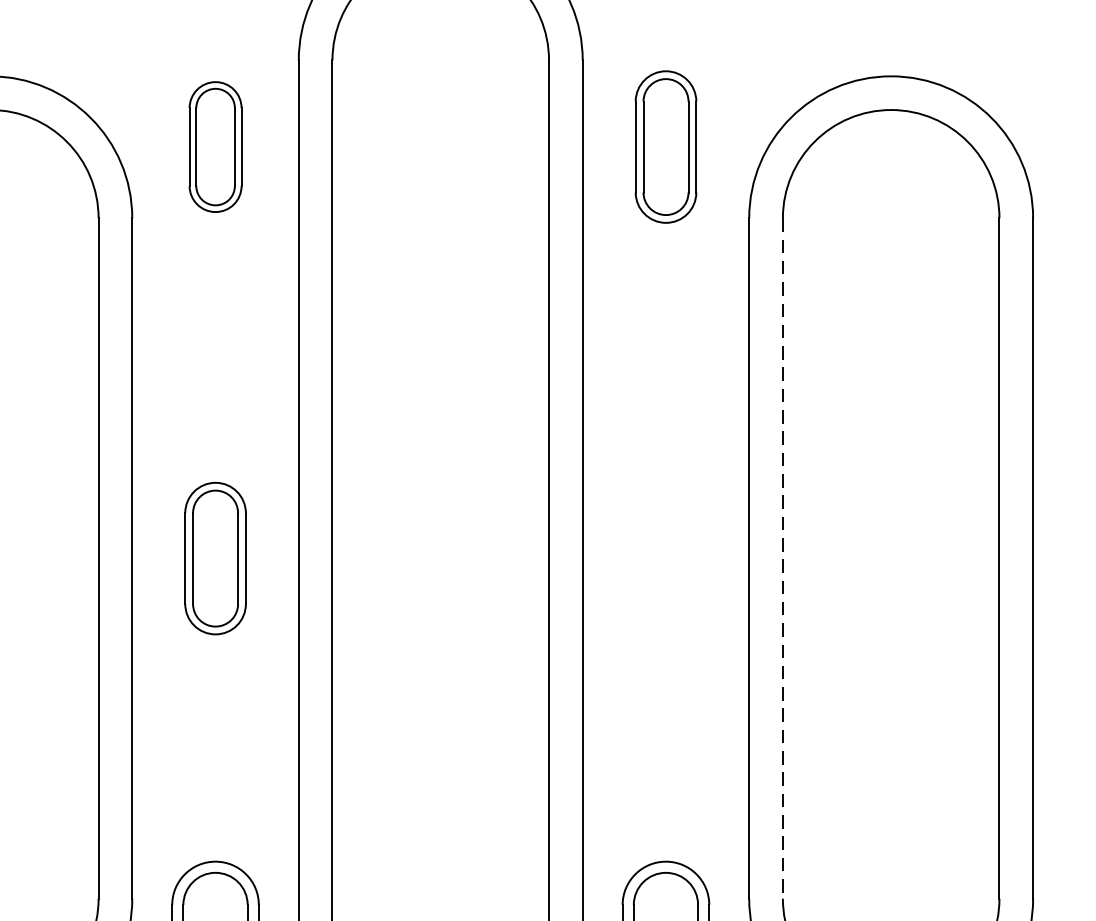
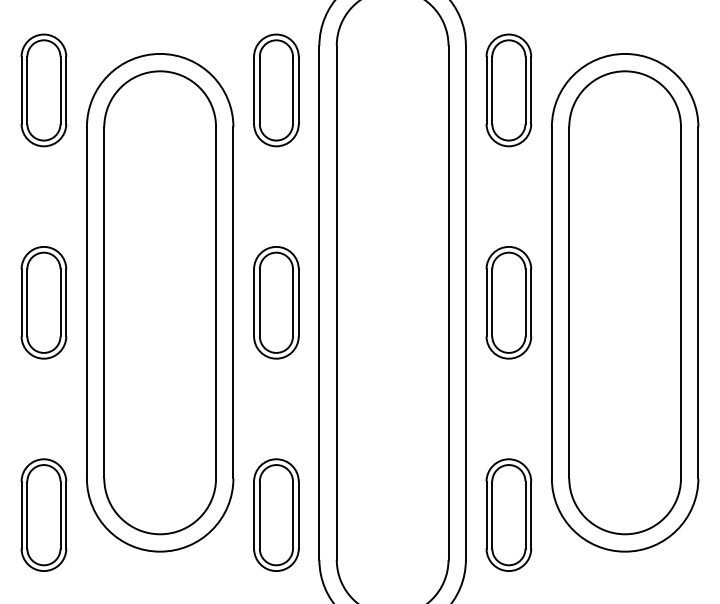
part: (215, 147) -> (276, 90), size x1.67
part: (665, 147) -> (508, 90), size x1.43
part: (215, 557) -> (276, 302), size x1.43
part: (665, 557) -> (508, 302), added
line: (783, 557) -> (569, 302), dashed -> solid

